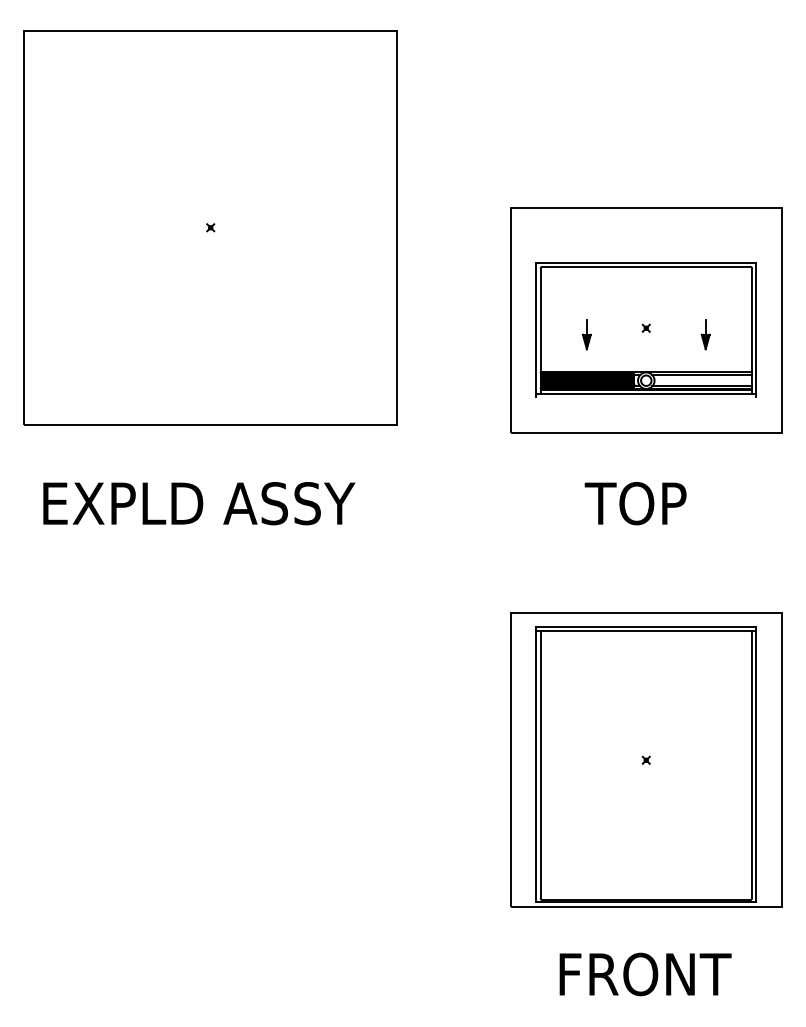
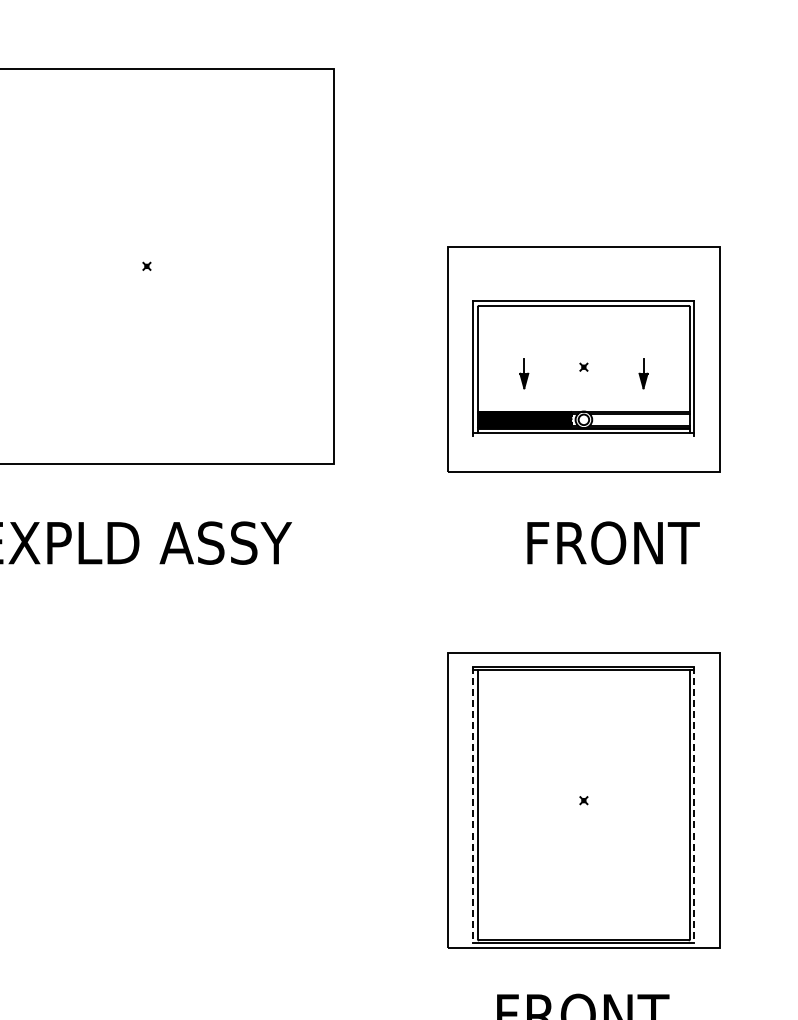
text: (672, 503) -> (610, 543), TOP -> FRONT
line: (536, 764) -> (473, 804), solid -> dashed
line: (756, 764) -> (694, 804), solid -> dashed

